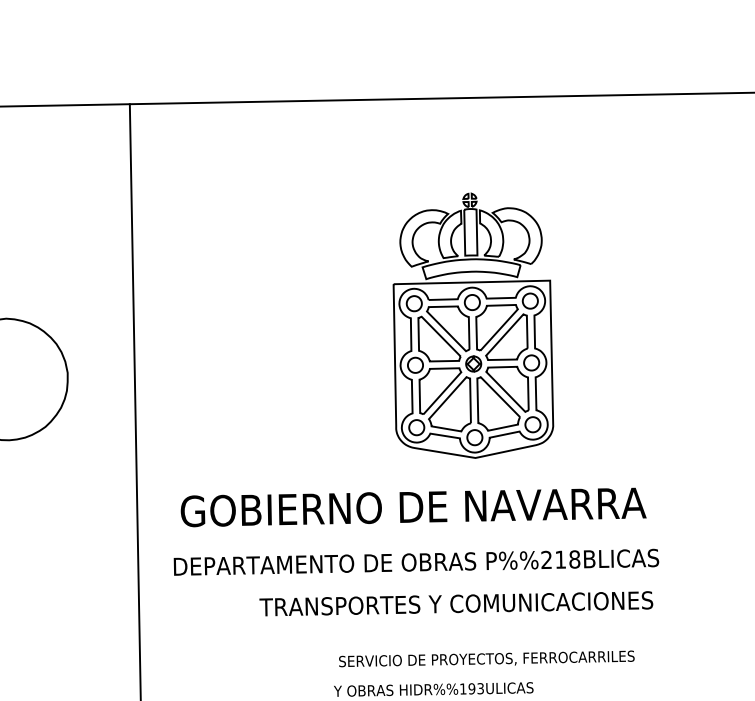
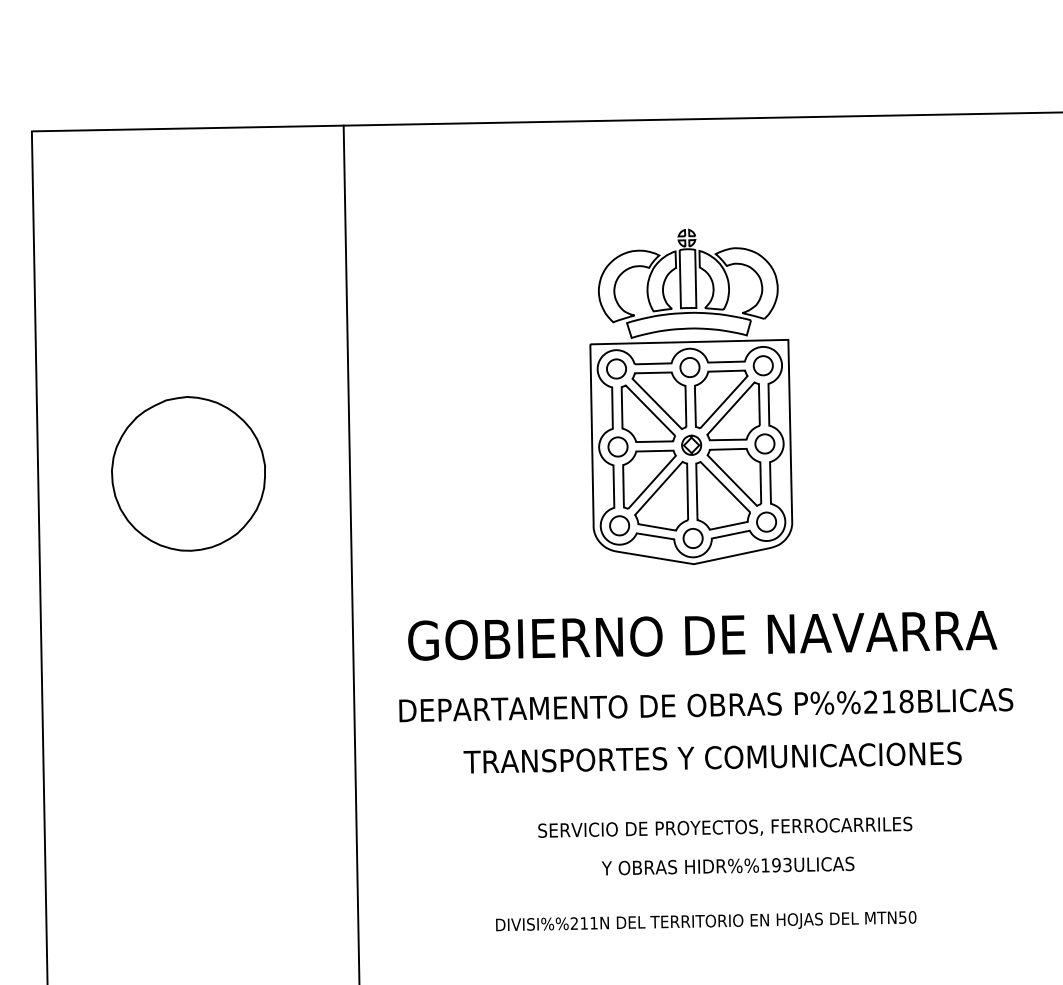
part: (473, 325) -> (691, 396), moved
text: (456, 603) -> (712, 757), moved
text: (487, 658) -> (725, 826), moved

